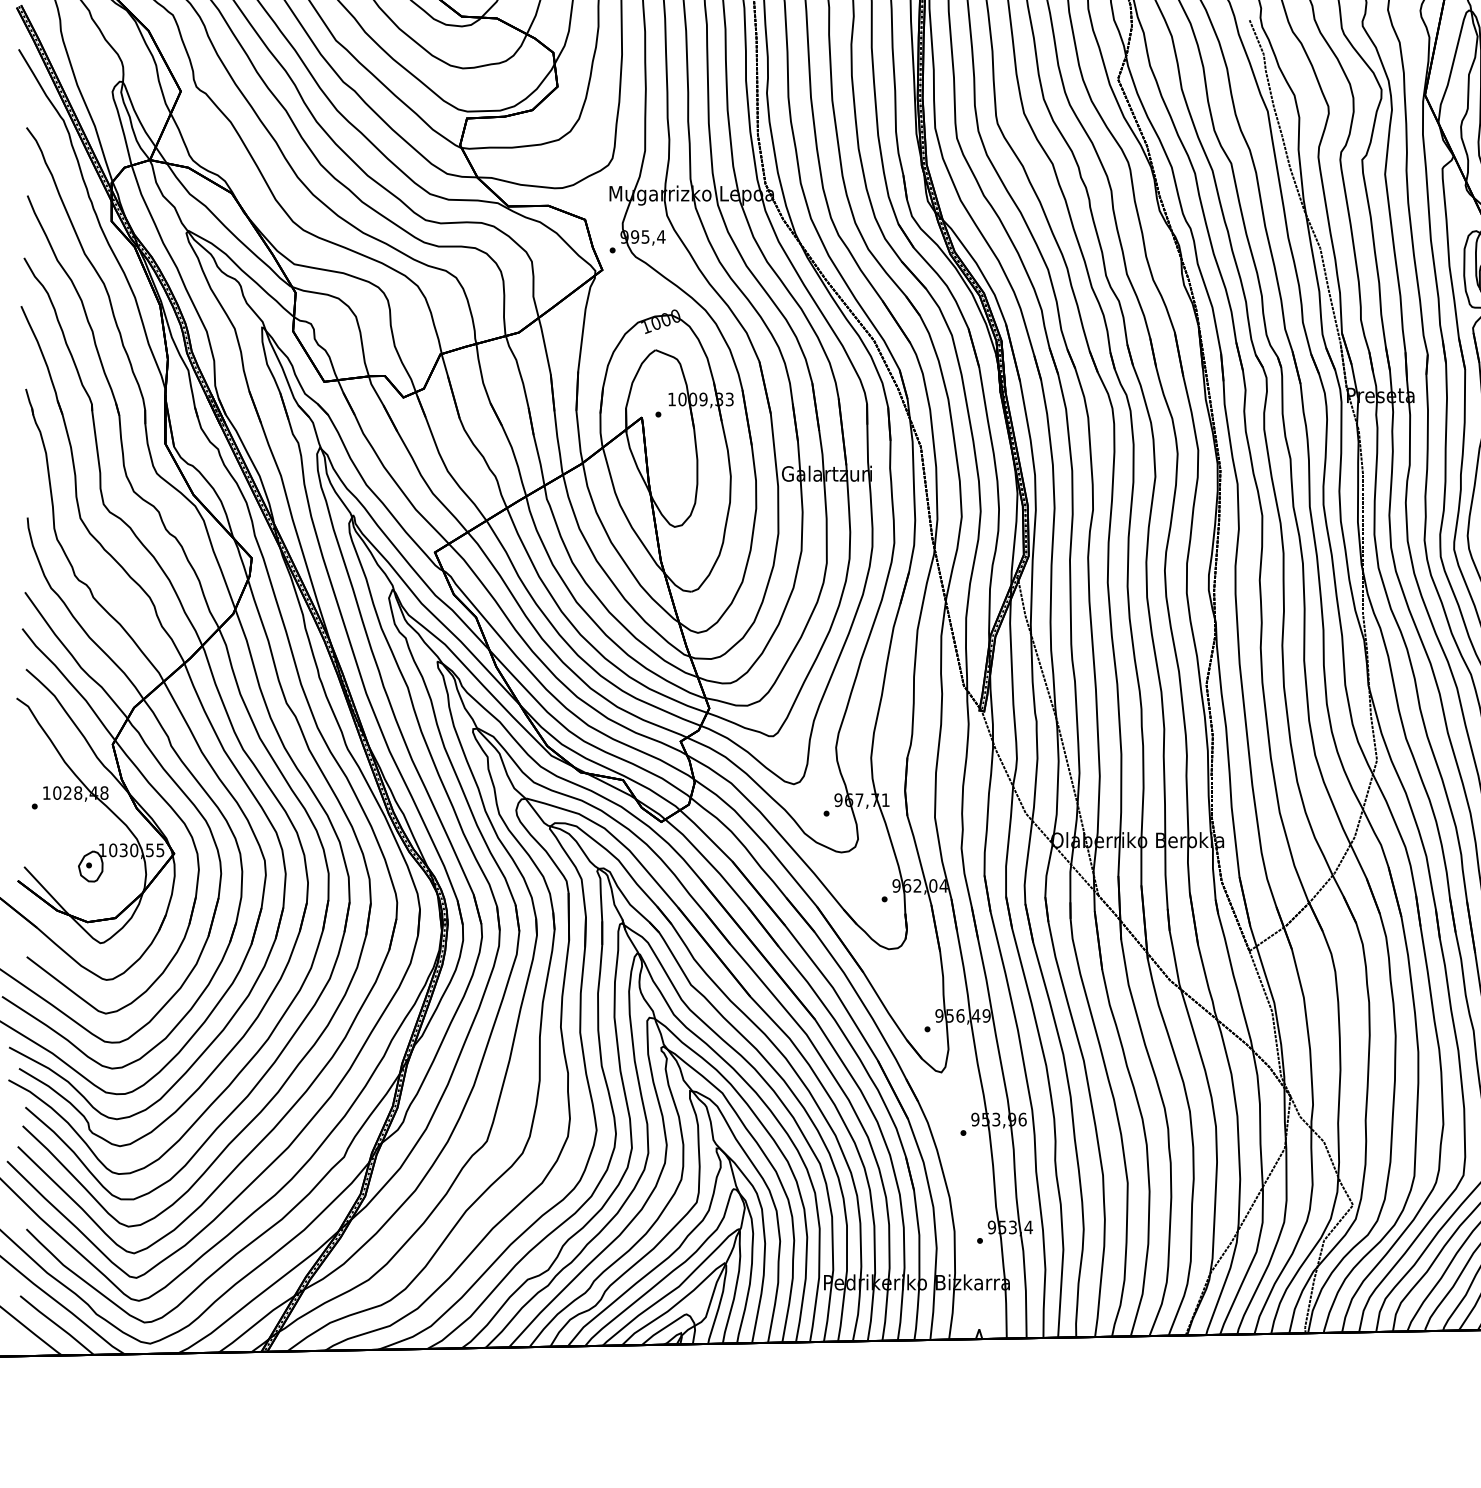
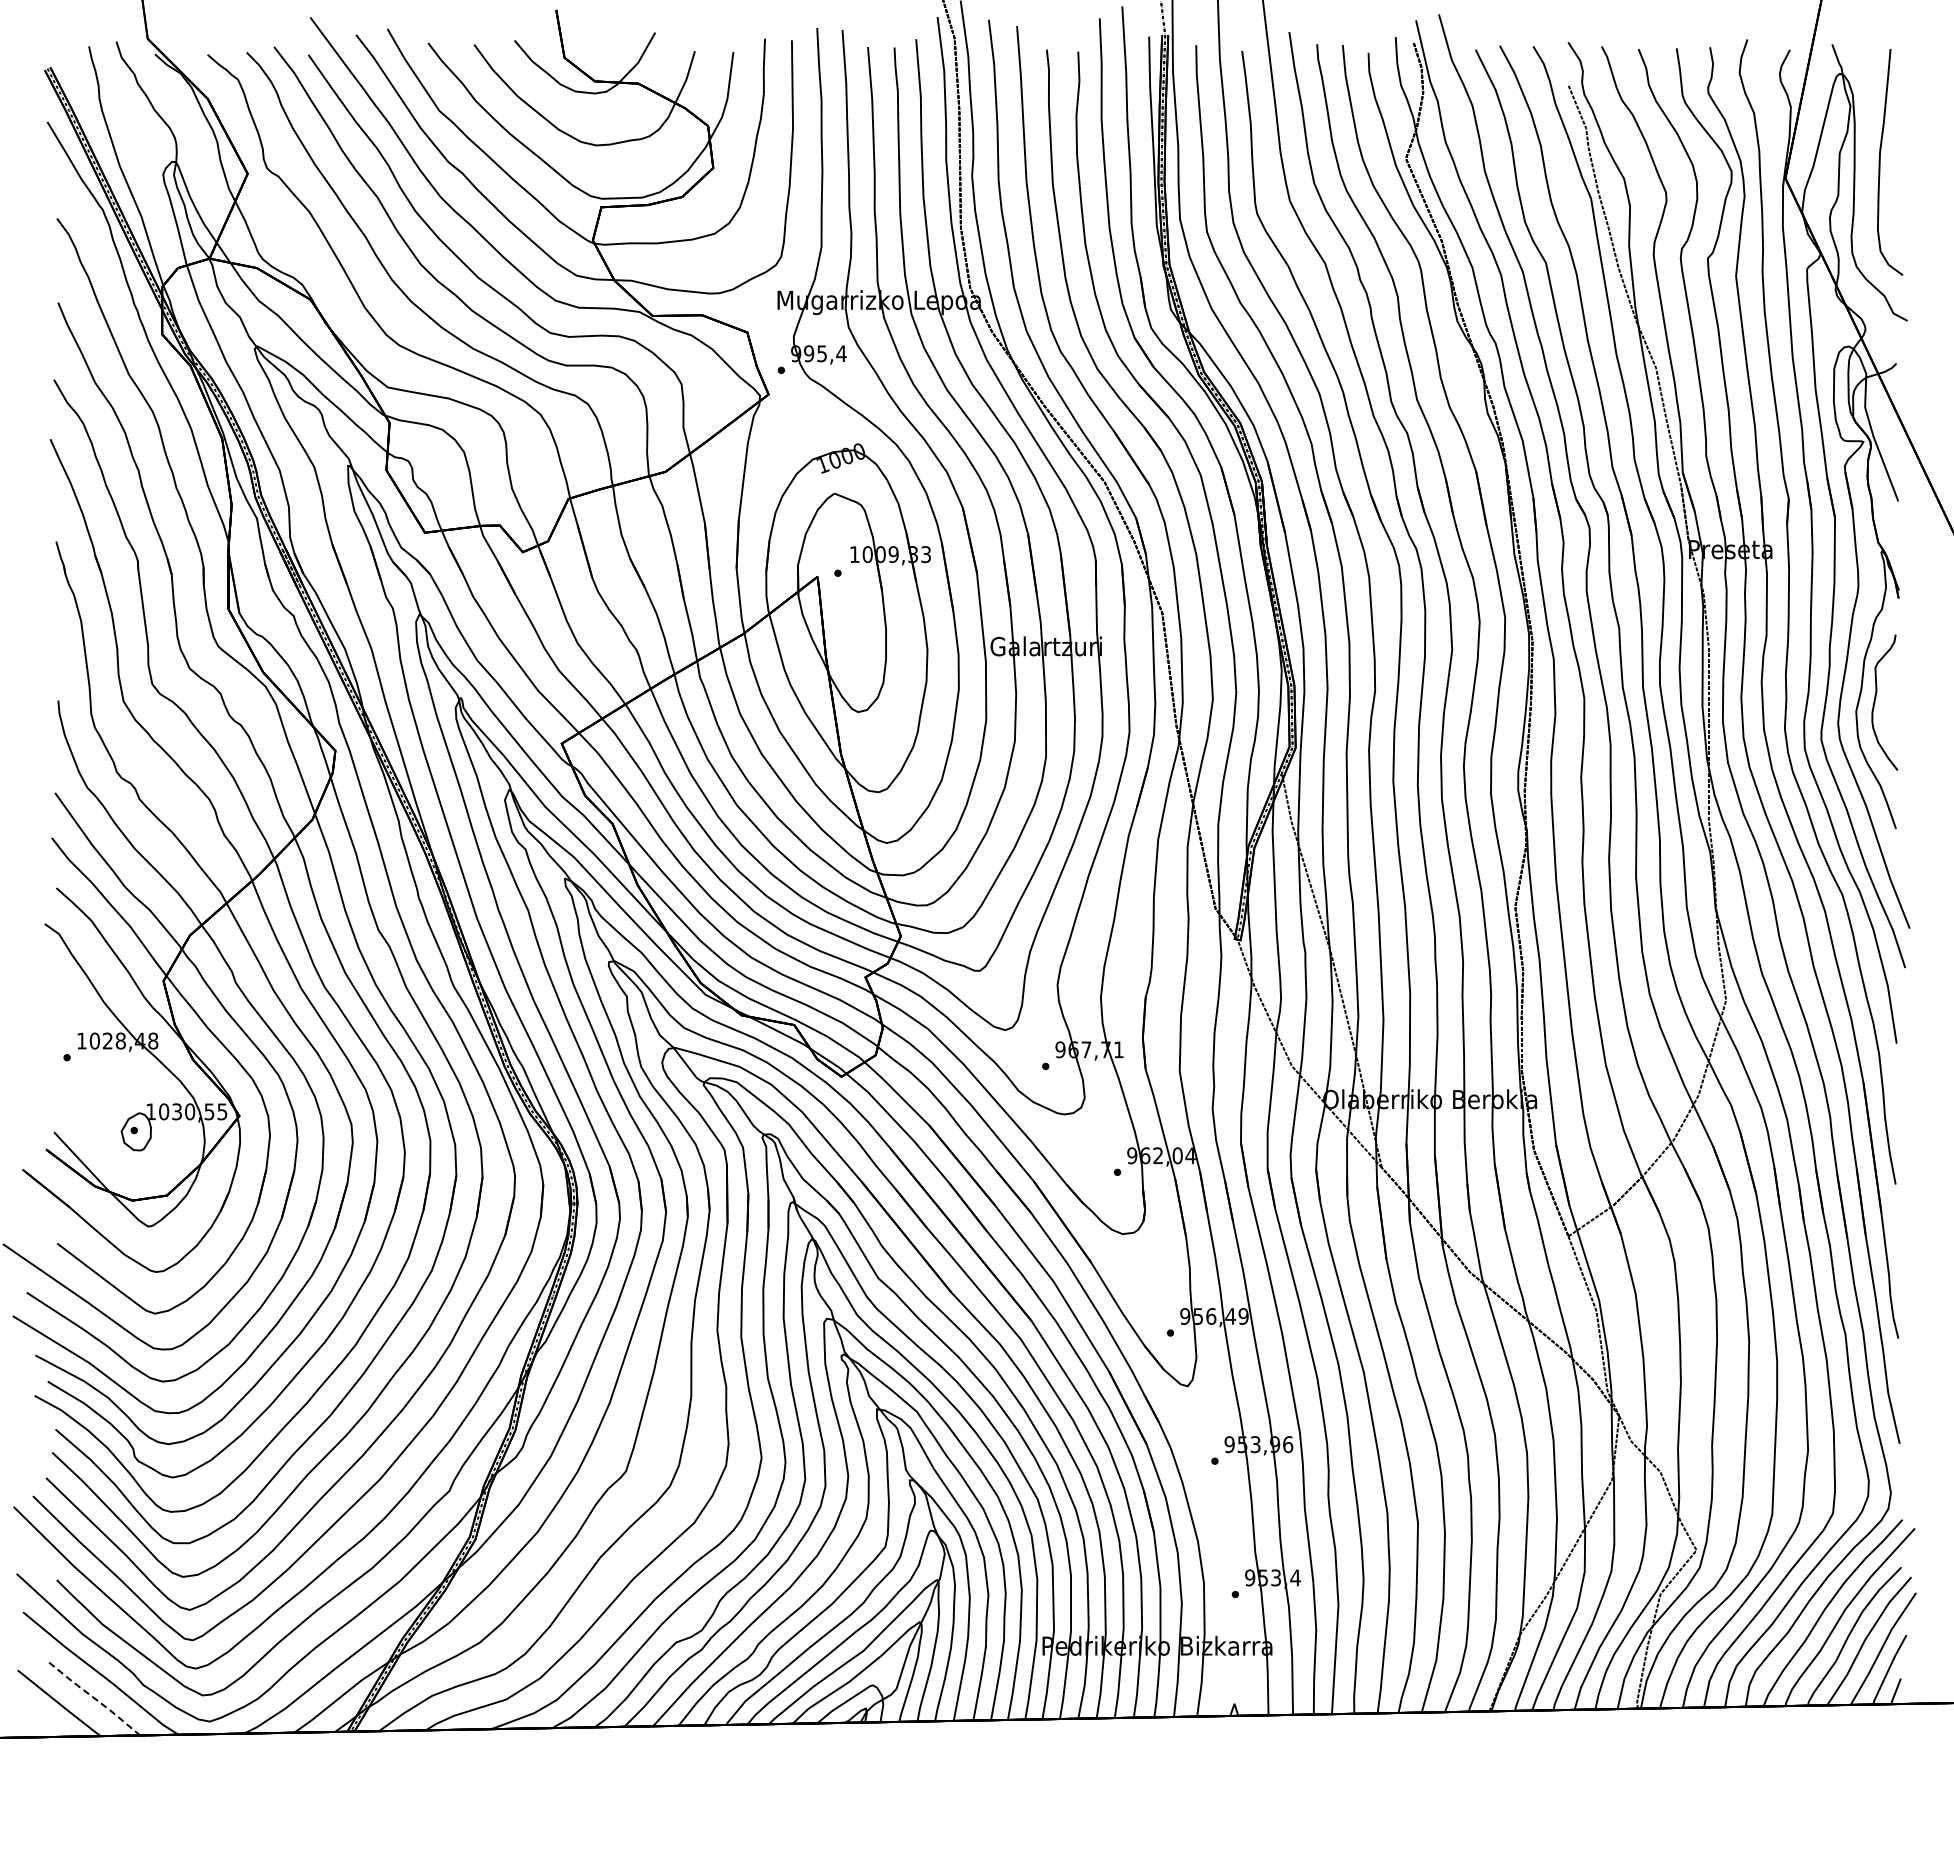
line: (56, 1325) -> (94, 1698), solid -> dashed

